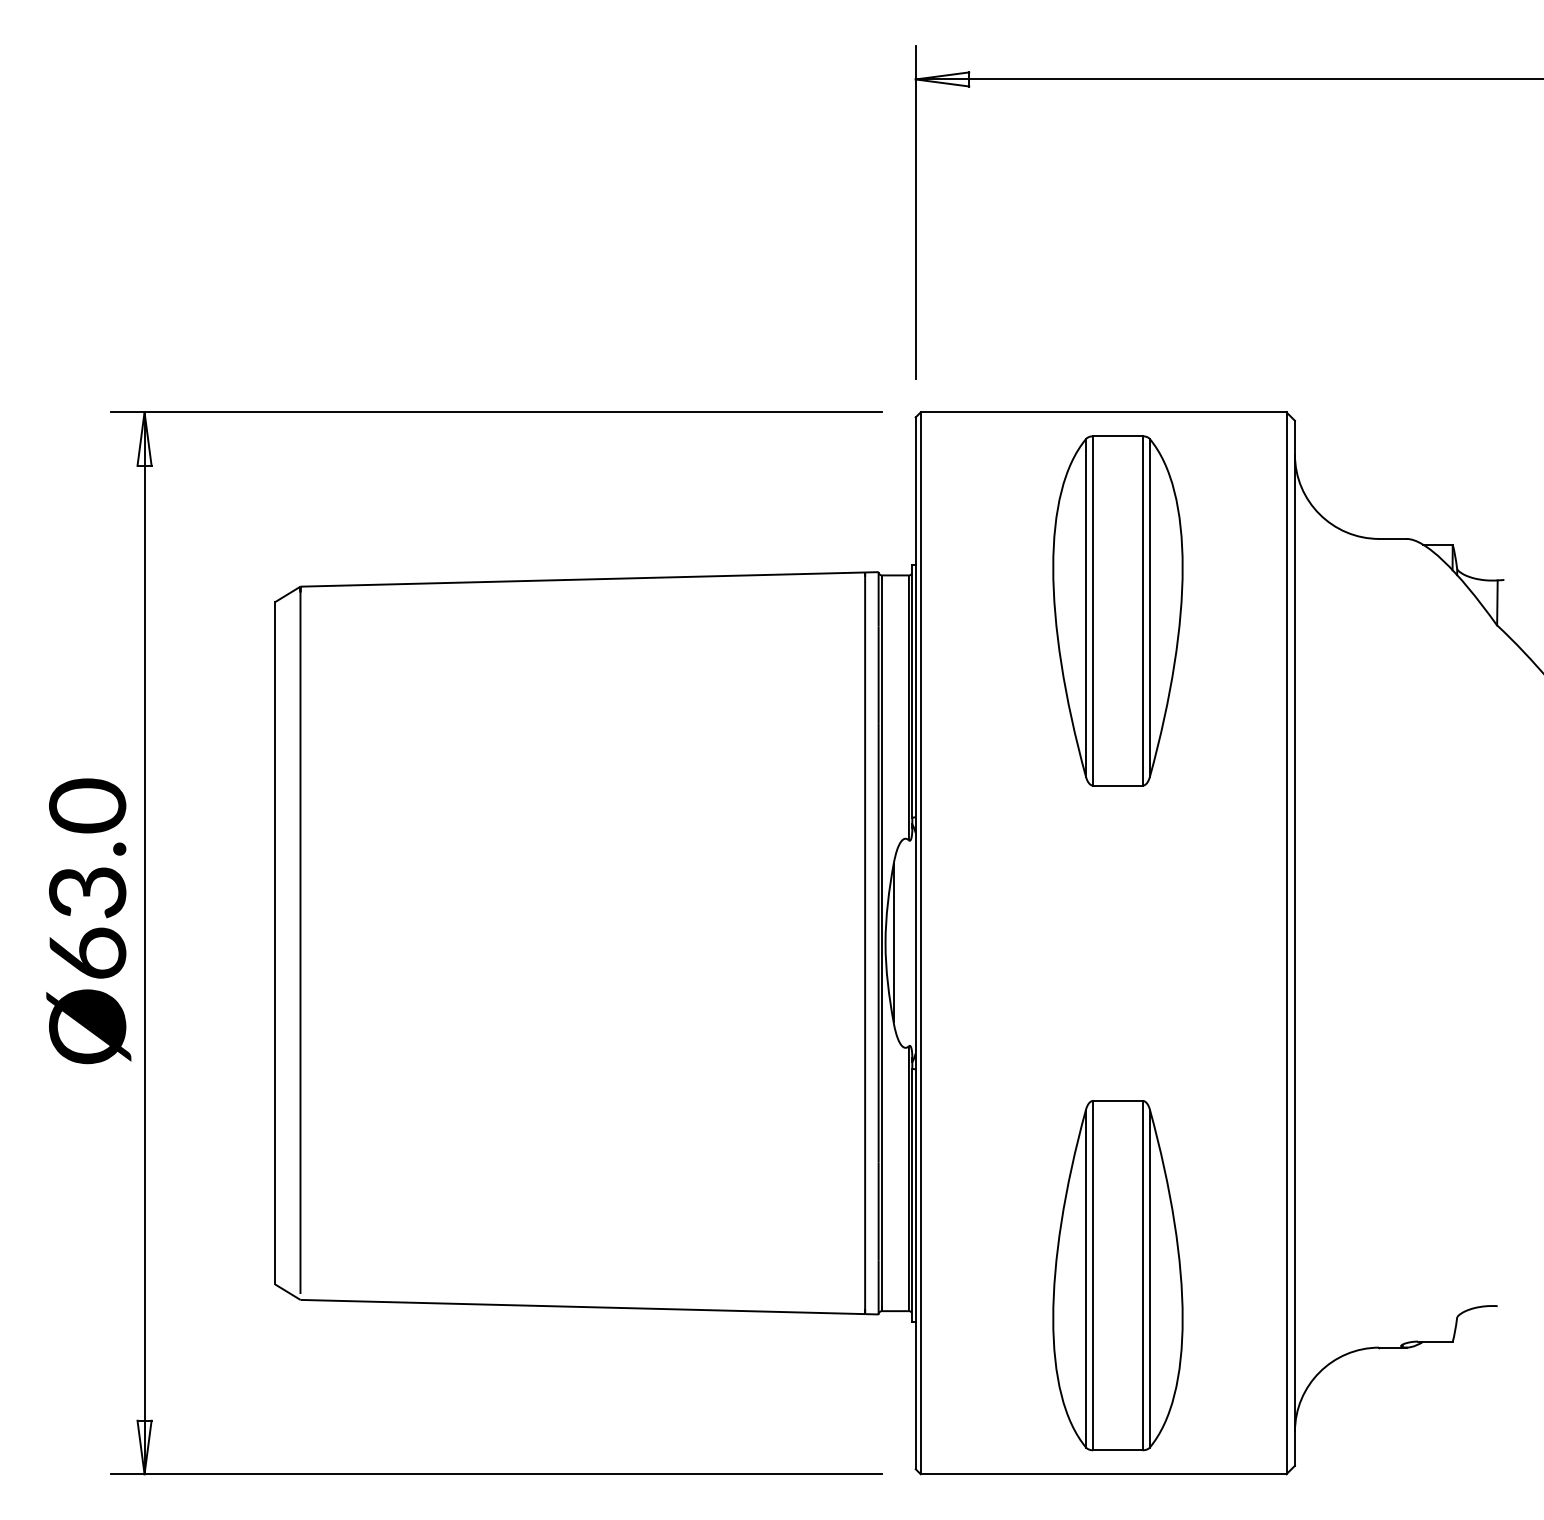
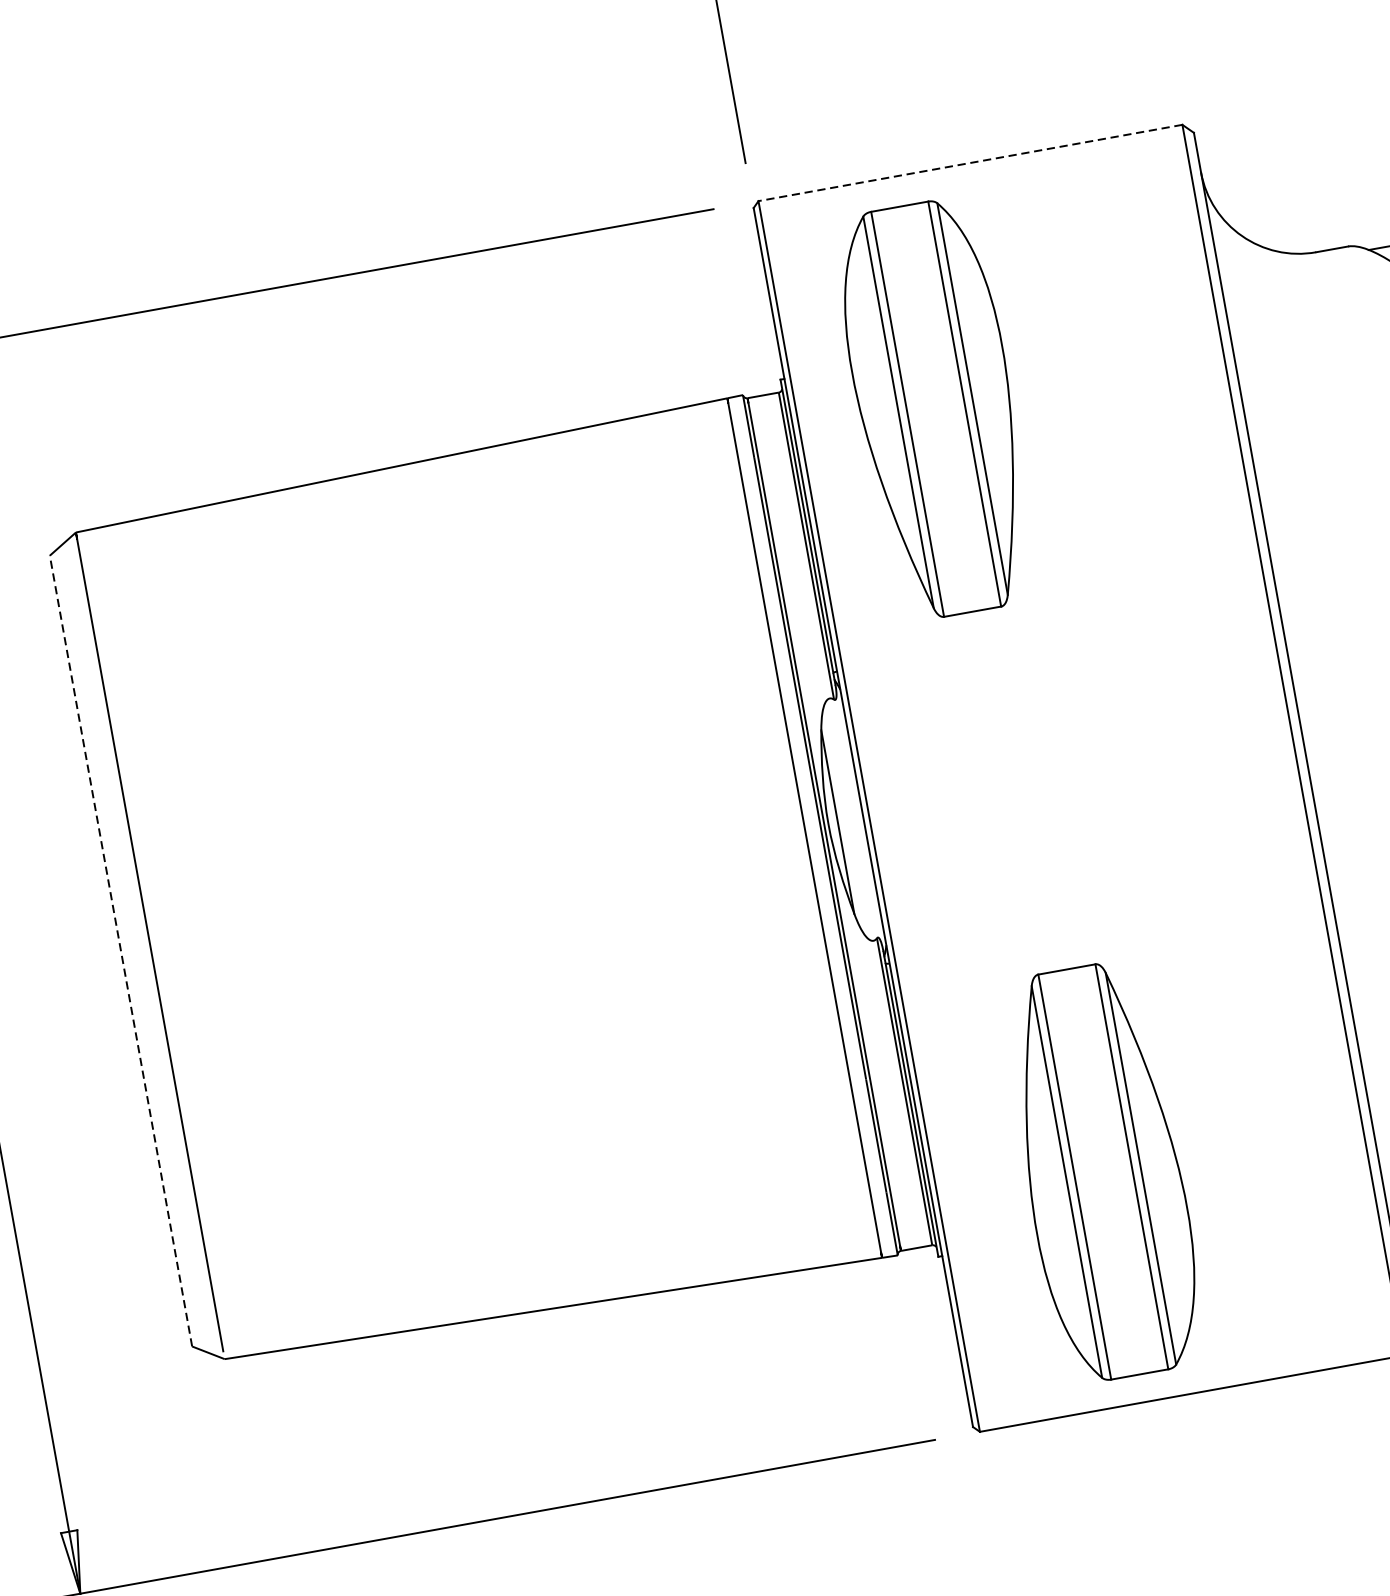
line: (1103, 412) -> (970, 163), solid -> dashed
part: (1117, 610) -> (935, 408), moved
line: (275, 942) -> (121, 950), solid -> dashed
part: (1117, 1275) -> (1102, 1171), moved

